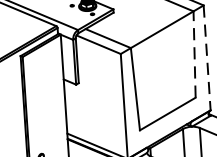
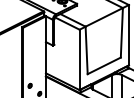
line: (193, 54) -> (121, 32), dashed -> solid
line: (206, 58) -> (128, 35), dashed -> solid

